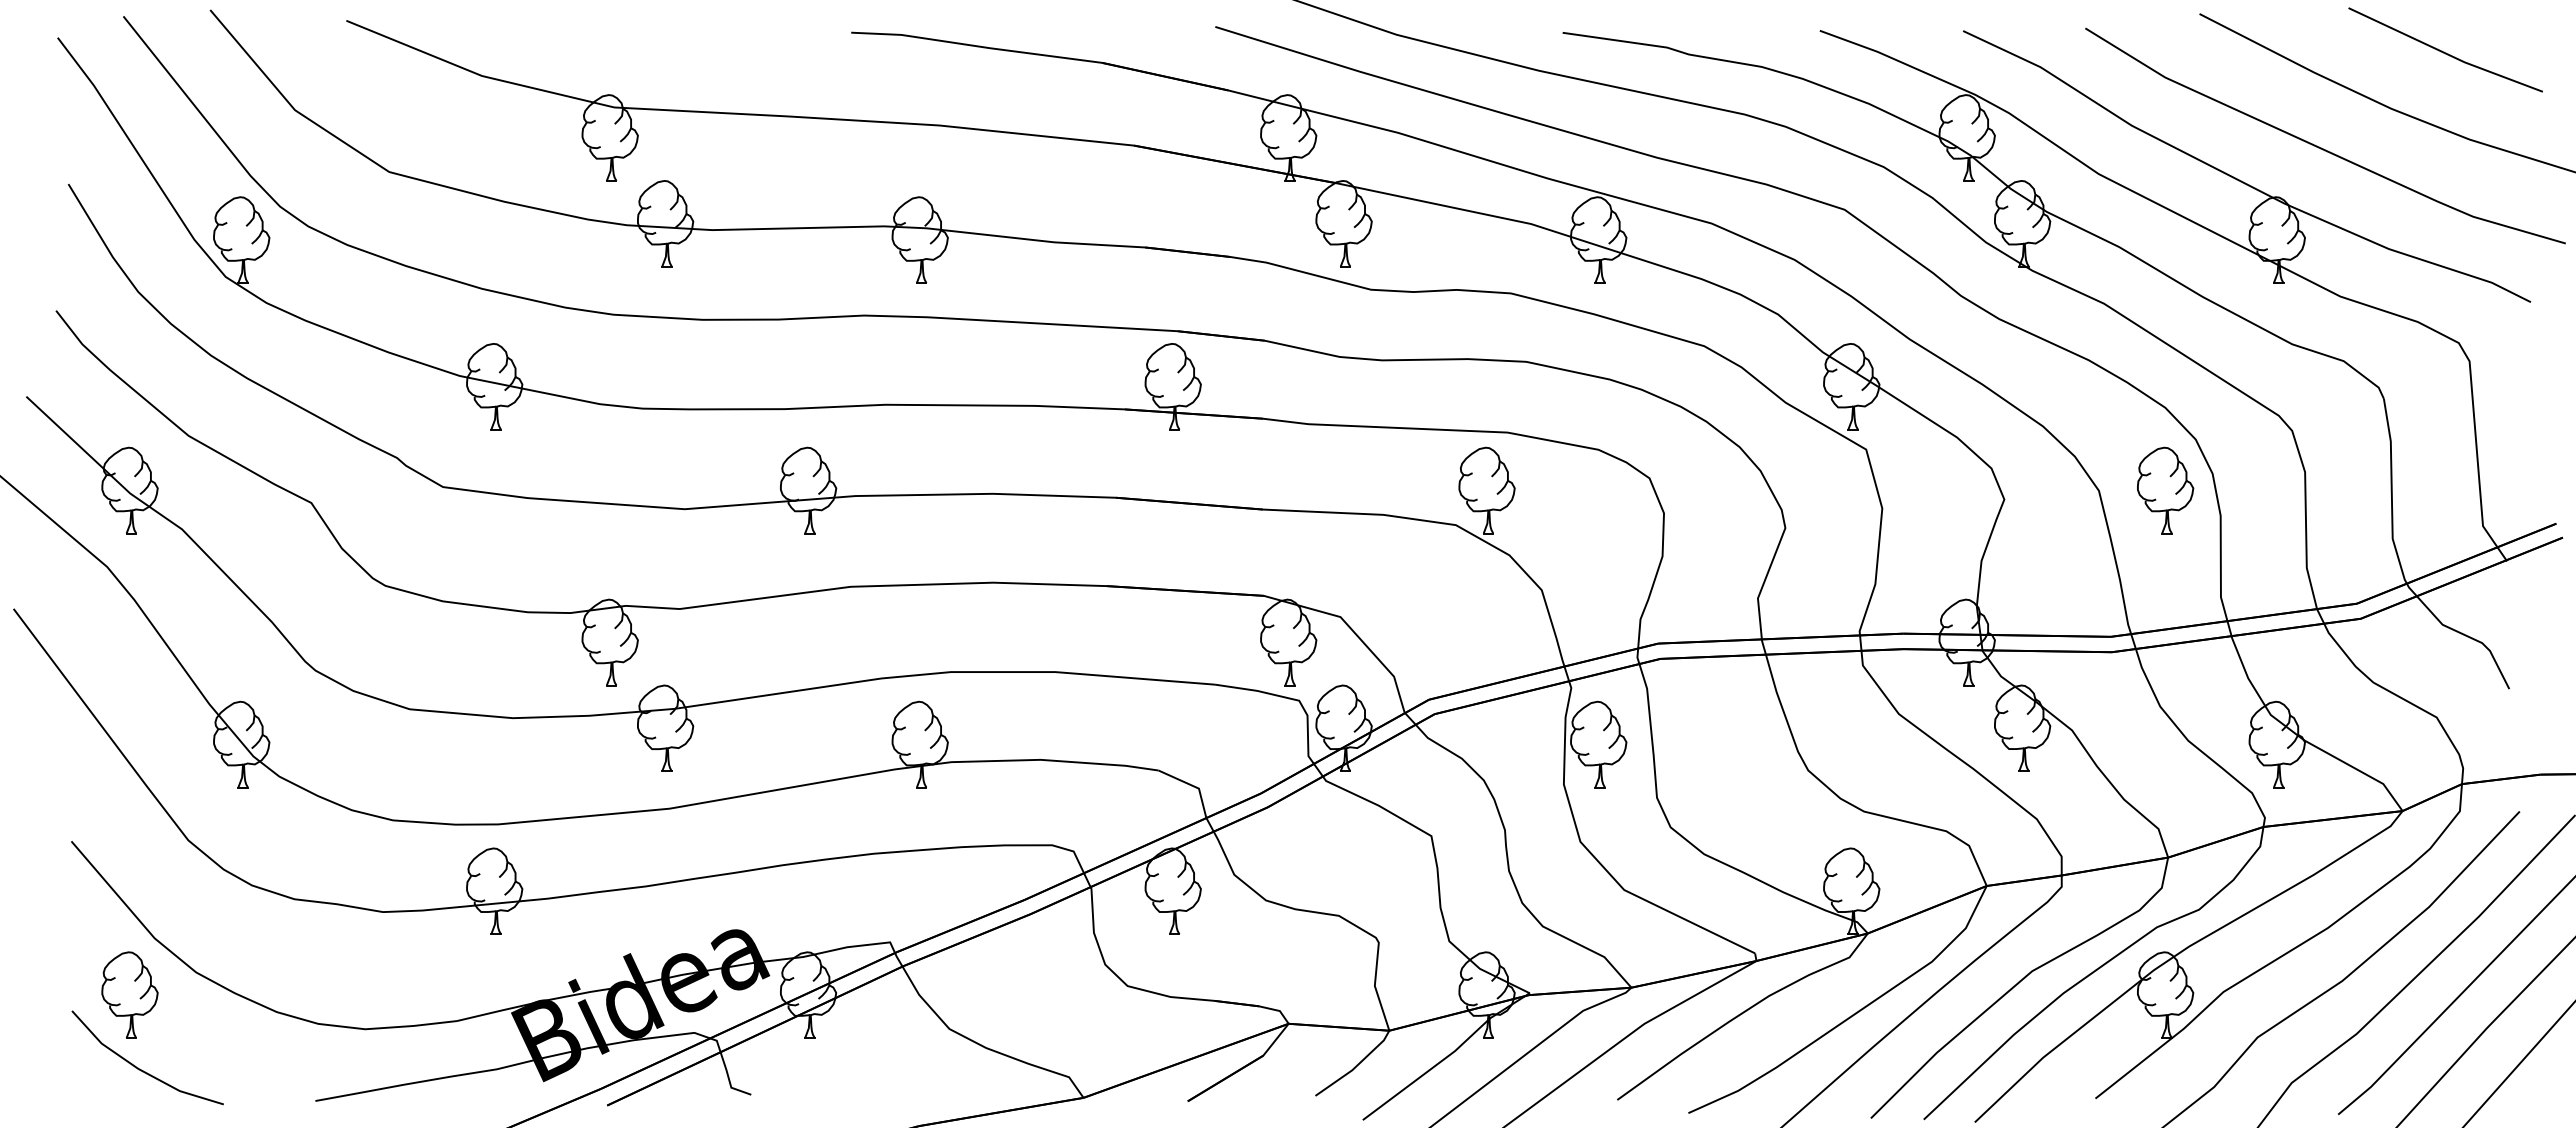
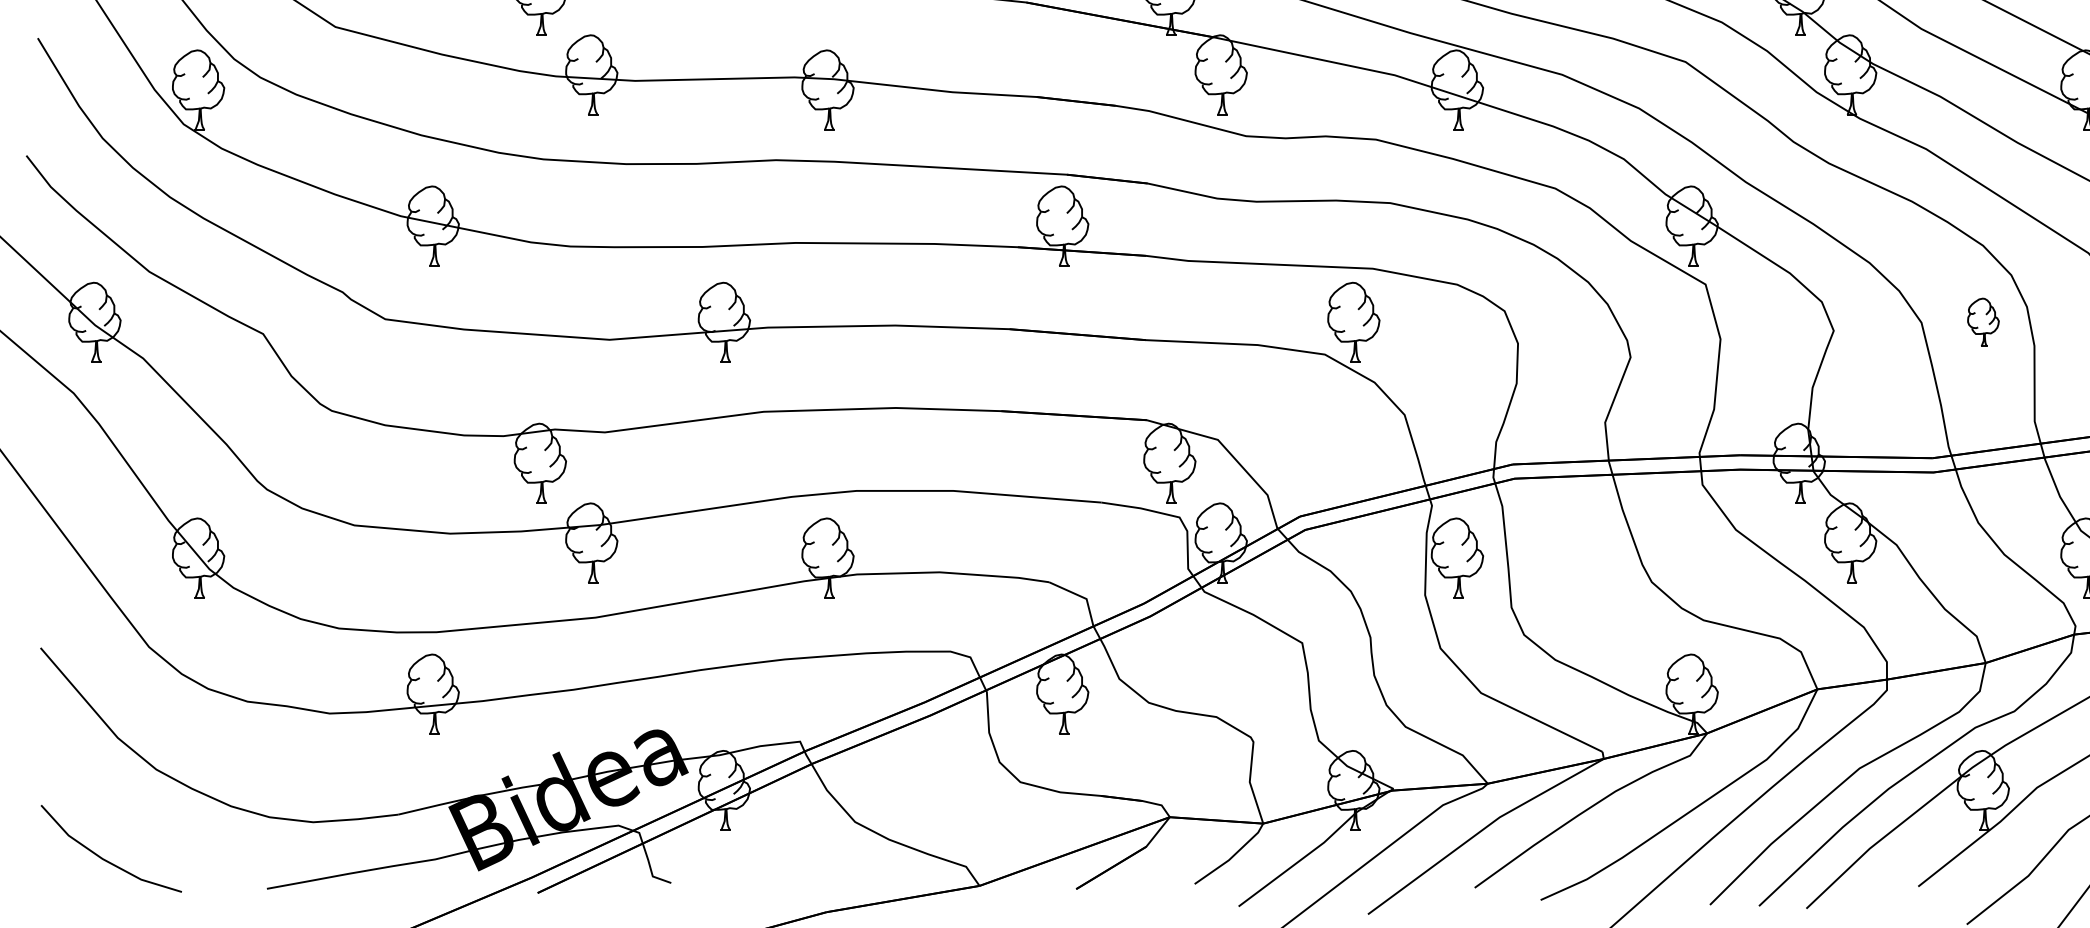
part: (2165, 490) -> (1983, 322), size x0.6
part: (129, 994) -> (94, 790), removed

